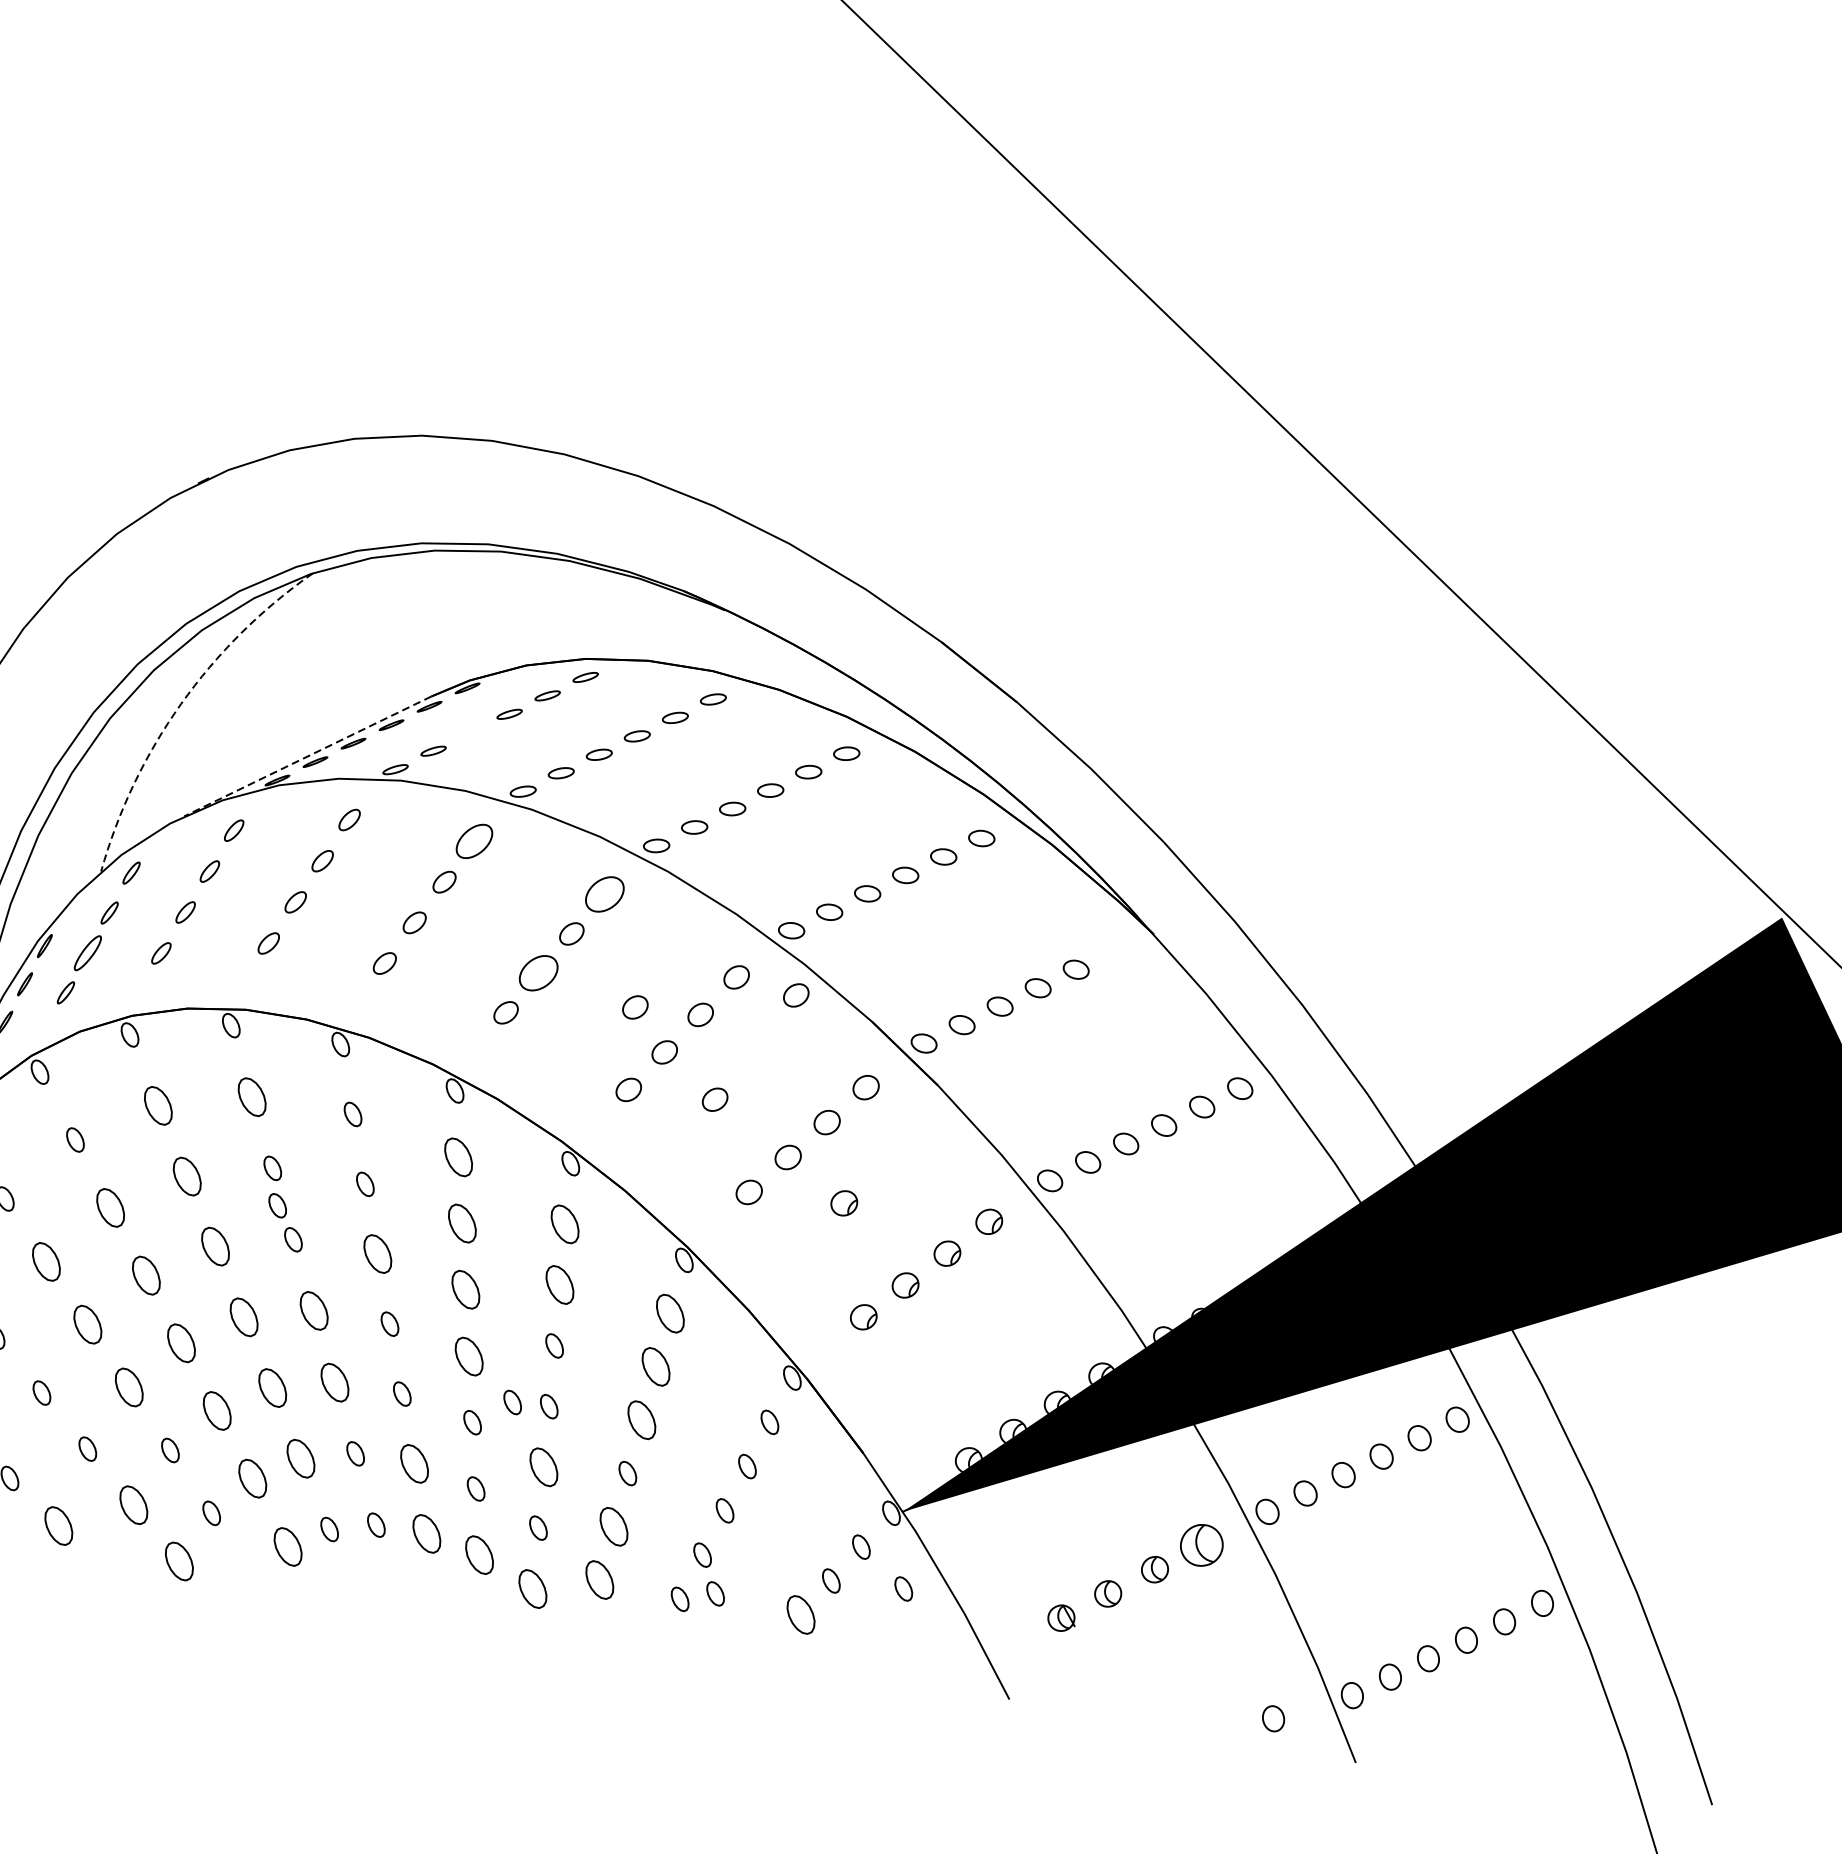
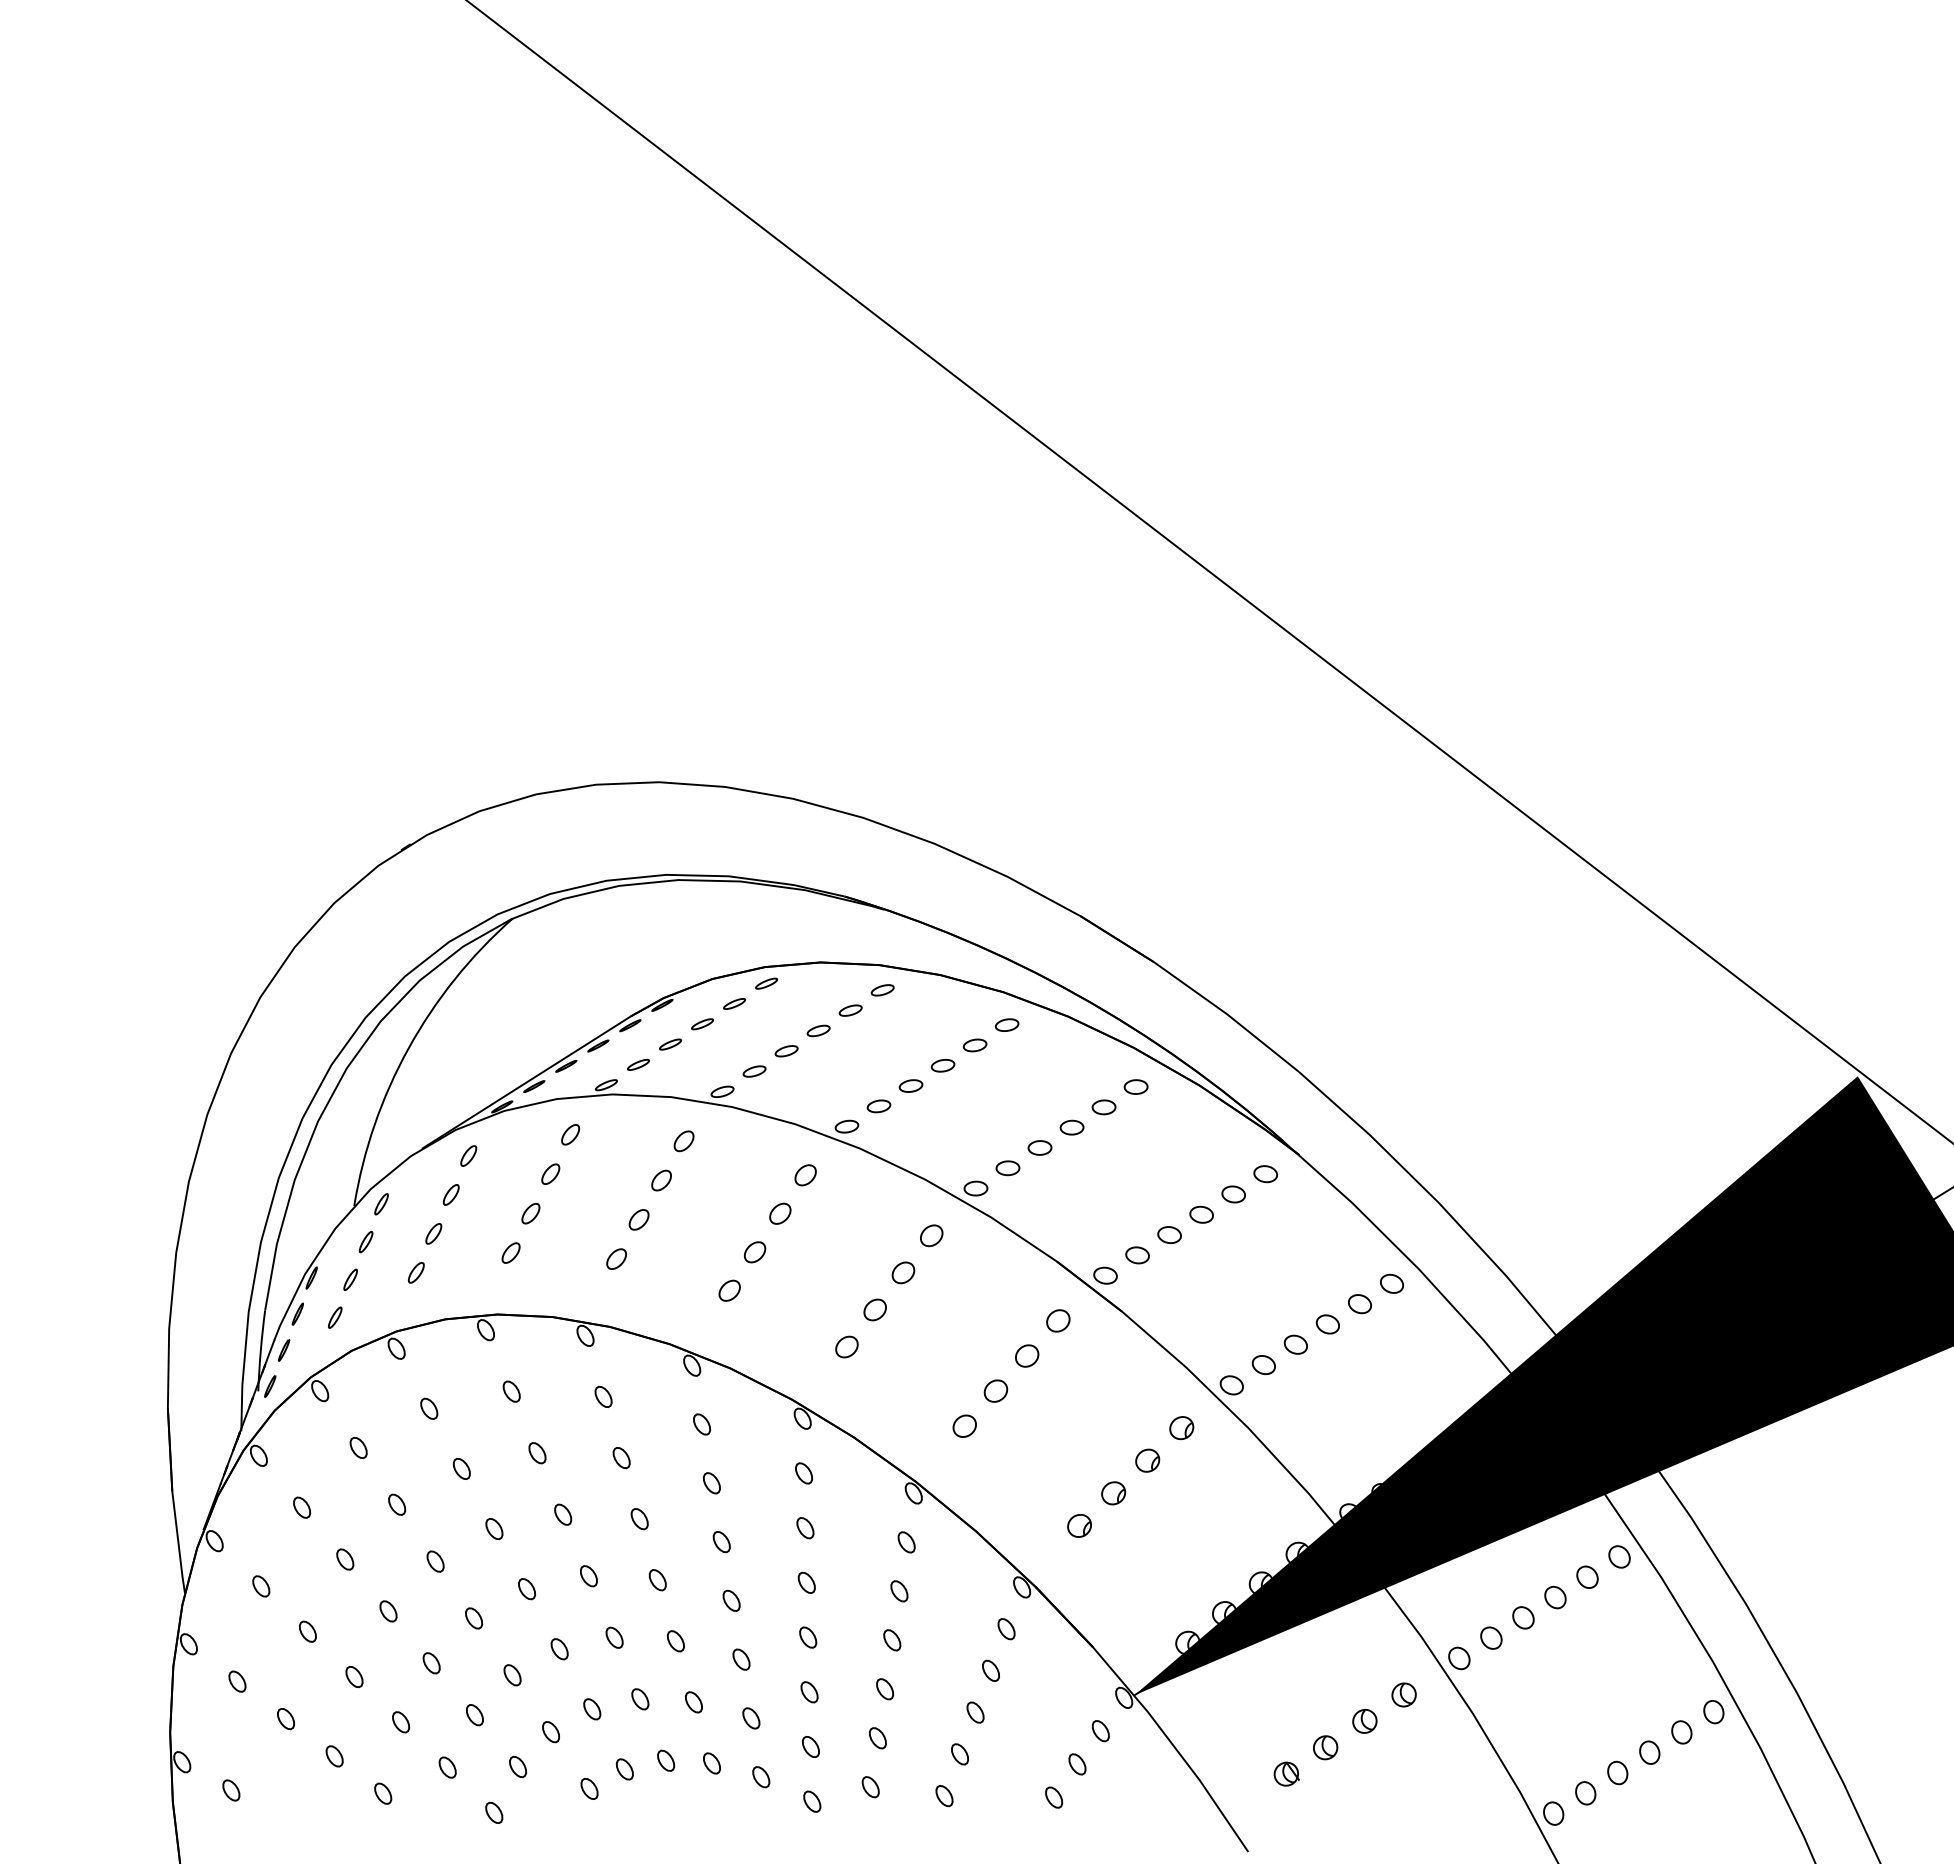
arc: (181, 704) -> (408, 1048), dashed -> solid
part: (471, 732) -> (670, 1044), added
line: (307, 756) -> (526, 1082), dashed -> solid
part: (473, 841) -> (683, 1141), size x0.62
part: (604, 894) -> (805, 1175), size x0.62
part: (1113, 951) -> (1265, 1174), added
part: (87, 952) -> (350, 1279), size x0.62
part: (539, 973) -> (755, 1252), size x0.62
part: (796, 995) -> (986, 1245), removed
part: (635, 1007) -> (844, 1272), removed
part: (251, 1096) -> (511, 1391), size x0.62
part: (714, 1099) -> (924, 1346), removed
part: (158, 1105) -> (429, 1408), size x0.62
part: (457, 1157) -> (701, 1424), size x0.62
part: (186, 1175) -> (461, 1468), size x0.62
part: (844, 1203) -> (1050, 1426), removed
part: (277, 1206) -> (545, 1486), removed
part: (111, 1207) -> (397, 1504), size x0.62
part: (461, 1223) -> (711, 1483), size x0.62
part: (565, 1224) -> (804, 1473), size x0.62
part: (215, 1247) -> (494, 1529), size x0.62
part: (377, 1254) -> (639, 1519), size x0.62
part: (46, 1261) -> (345, 1559), size x0.62
part: (146, 1275) -> (435, 1561), size x0.62
part: (560, 1285) -> (805, 1528), size x0.62
part: (465, 1290) -> (721, 1542), size x0.62
part: (313, 1311) -> (588, 1576), size x0.62
part: (670, 1313) -> (906, 1542), size x0.62
part: (243, 1317) -> (526, 1589), size x0.62
part: (87, 1324) -> (388, 1611), size x0.62
part: (182, 1343) -> (474, 1618), size x0.62
part: (469, 1355) -> (731, 1600), size x0.62
part: (656, 1367) -> (899, 1591), size x0.62
part: (334, 1382) -> (614, 1637), size x0.62
part: (128, 1387) -> (431, 1663), size x0.62
part: (272, 1388) -> (559, 1649), size x0.62
part: (513, 1402) -> (775, 1637), removed
part: (217, 1411) -> (512, 1675), size x0.62
part: (642, 1420) -> (892, 1640), size x0.62
part: (301, 1459) -> (592, 1709), size x0.62
part: (414, 1464) -> (693, 1702), size x0.62
part: (543, 1467) -> (809, 1692), size x0.62
part: (251, 1479) -> (550, 1732), size x0.62
part: (133, 1505) -> (447, 1767), size x0.62
part: (59, 1525) -> (383, 1793), size x0.62
part: (613, 1527) -> (877, 1738), size x0.62
part: (426, 1533) -> (711, 1763), size x0.62
part: (1201, 1544) -> (1403, 1694), size x0.62
part: (288, 1546) -> (589, 1788), size x0.62
part: (479, 1555) -> (761, 1777), size x0.62
part: (179, 1560) -> (494, 1812), size x0.62
part: (599, 1580) -> (870, 1787), size x0.62
part: (533, 1588) -> (812, 1801), size x0.62
part: (903, 1589) -> (1142, 1764), removed
part: (715, 1593) -> (975, 1787), removed
part: (801, 1614) -> (1054, 1797), size x0.62
part: (1273, 1718) -> (1485, 1842), removed

